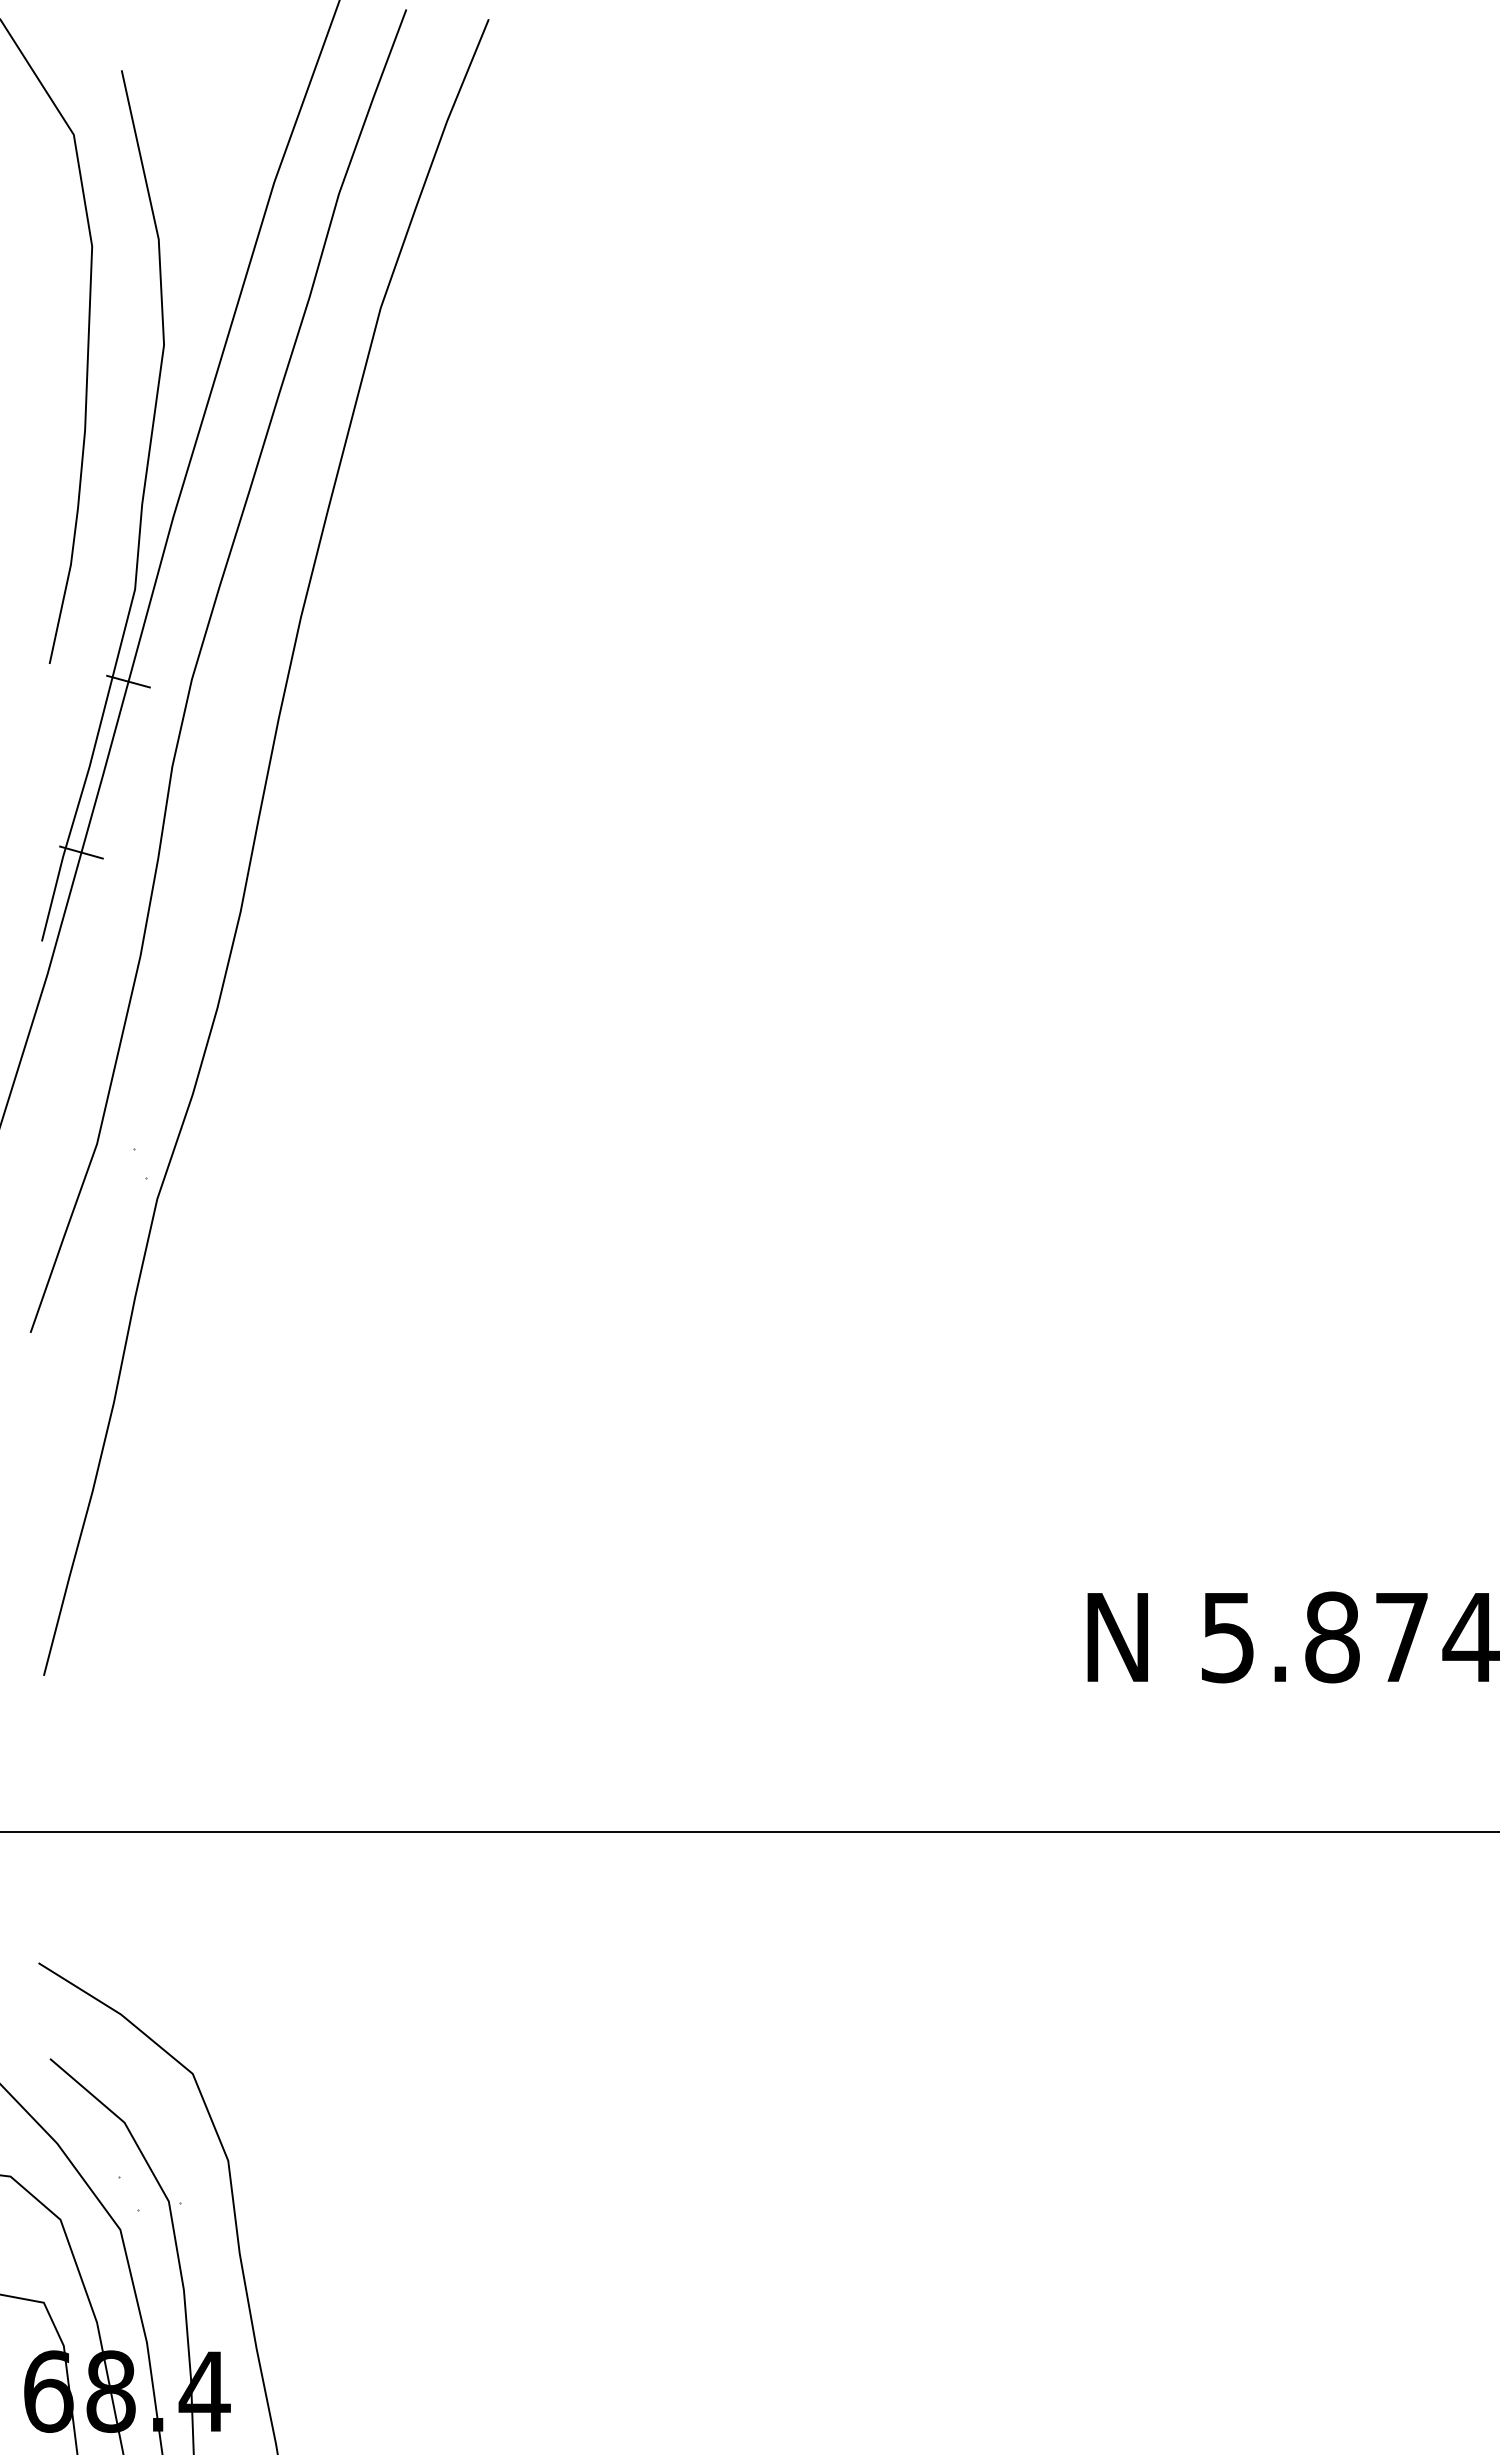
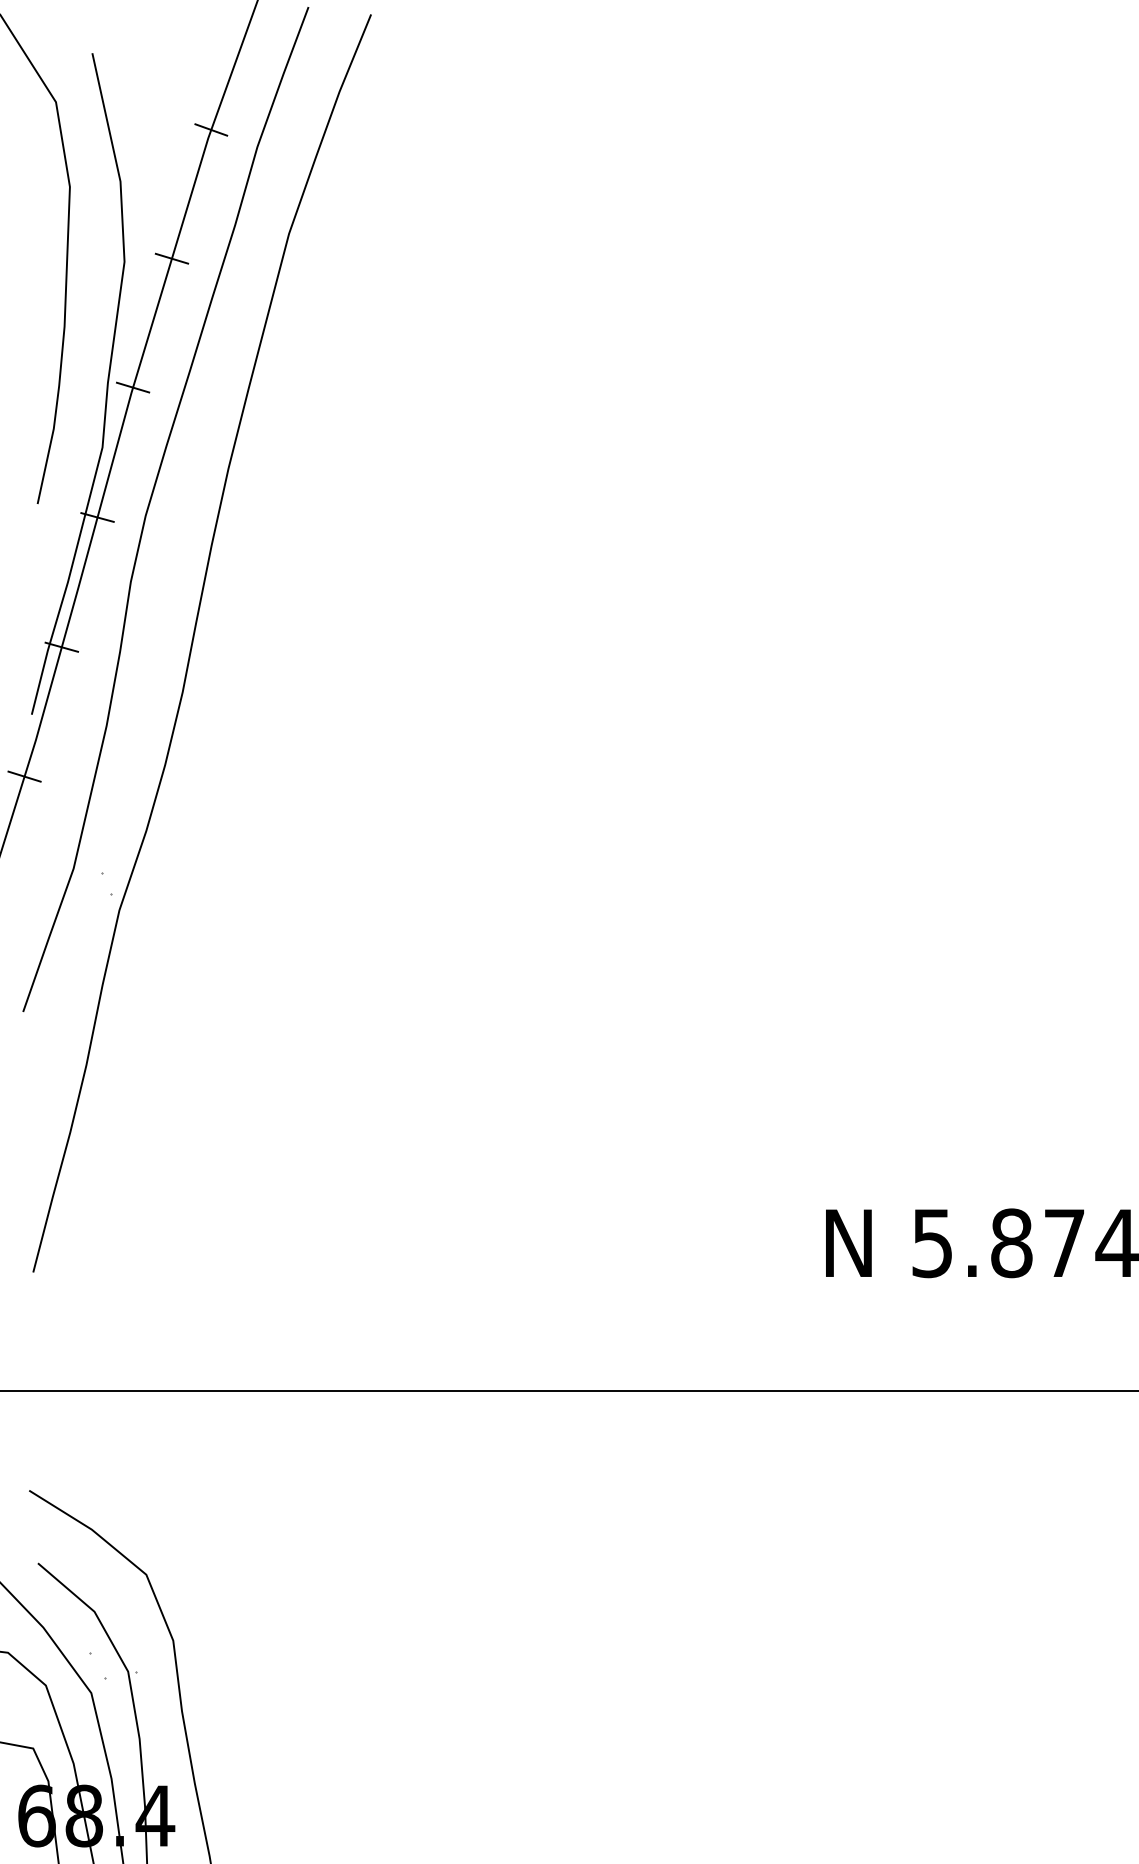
line: (278, 170) -> (211, 129), added
line: (226, 340) -> (171, 258), added
line: (175, 510) -> (133, 387), added
line: (32, 1022) -> (24, 776), added

